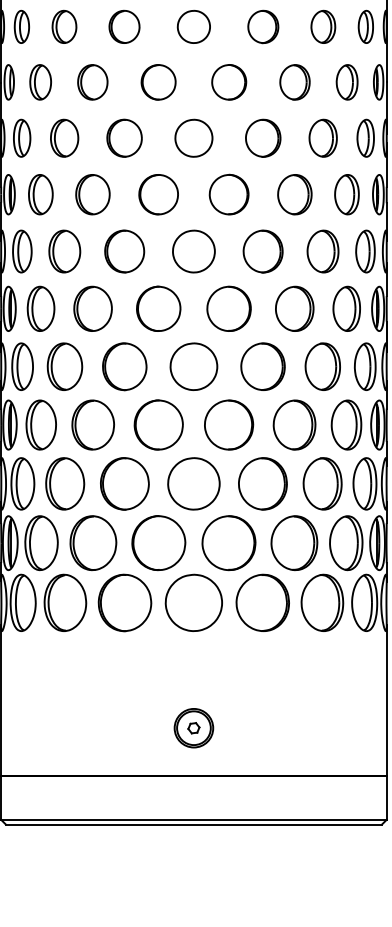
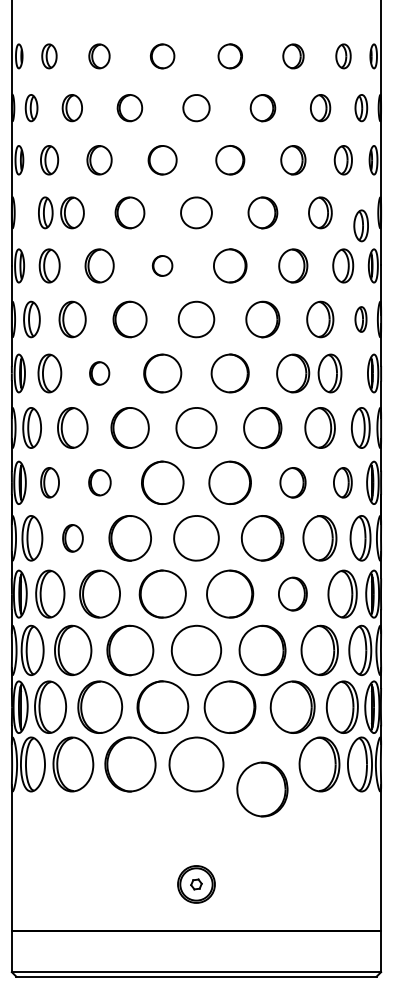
part: (21, 26) -> (45, 212), moved
part: (365, 26) -> (360, 225), moved
part: (158, 81) -> (162, 265), size x0.6
part: (365, 138) -> (360, 319), size x0.7
part: (92, 194) -> (99, 373), size x0.6
part: (346, 194) -> (329, 373), moved
part: (40, 308) -> (49, 482), size x0.7
part: (92, 308) -> (99, 482), size x0.6
part: (294, 308) -> (292, 482), size x0.7
part: (346, 308) -> (342, 482), size x0.7
part: (64, 366) -> (72, 538), size x0.6
part: (294, 424) -> (292, 593), size x0.7
part: (262, 602) -> (262, 789), moved

